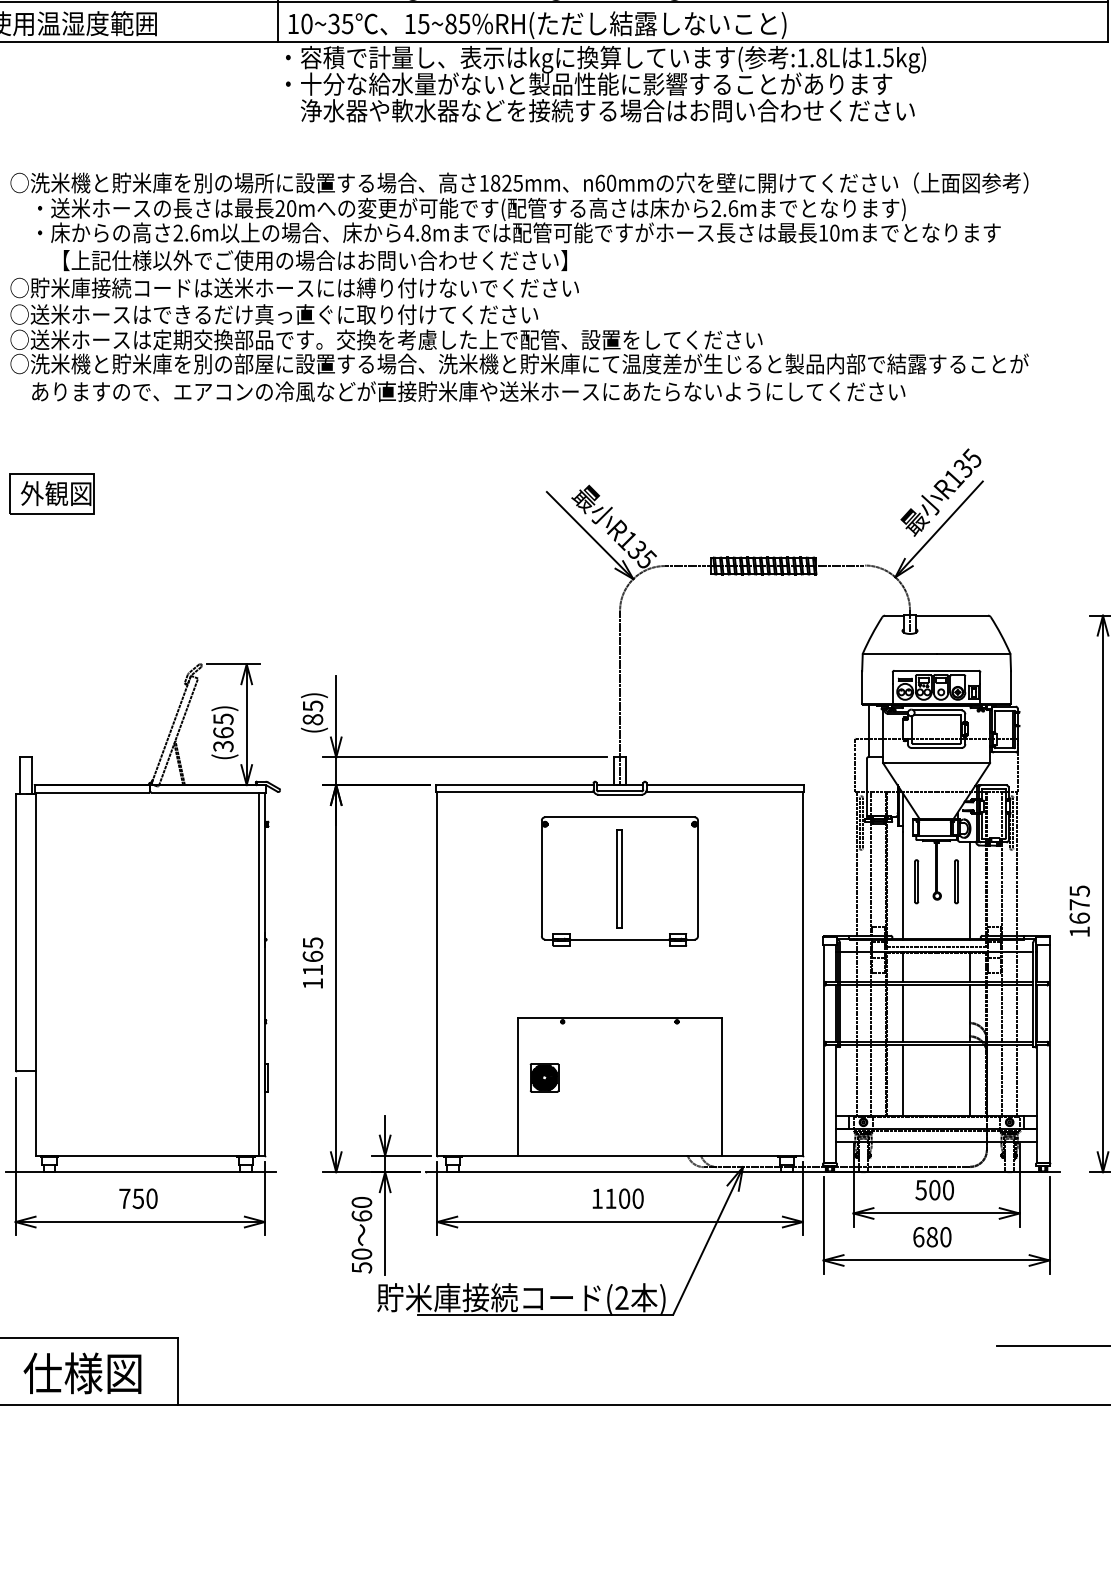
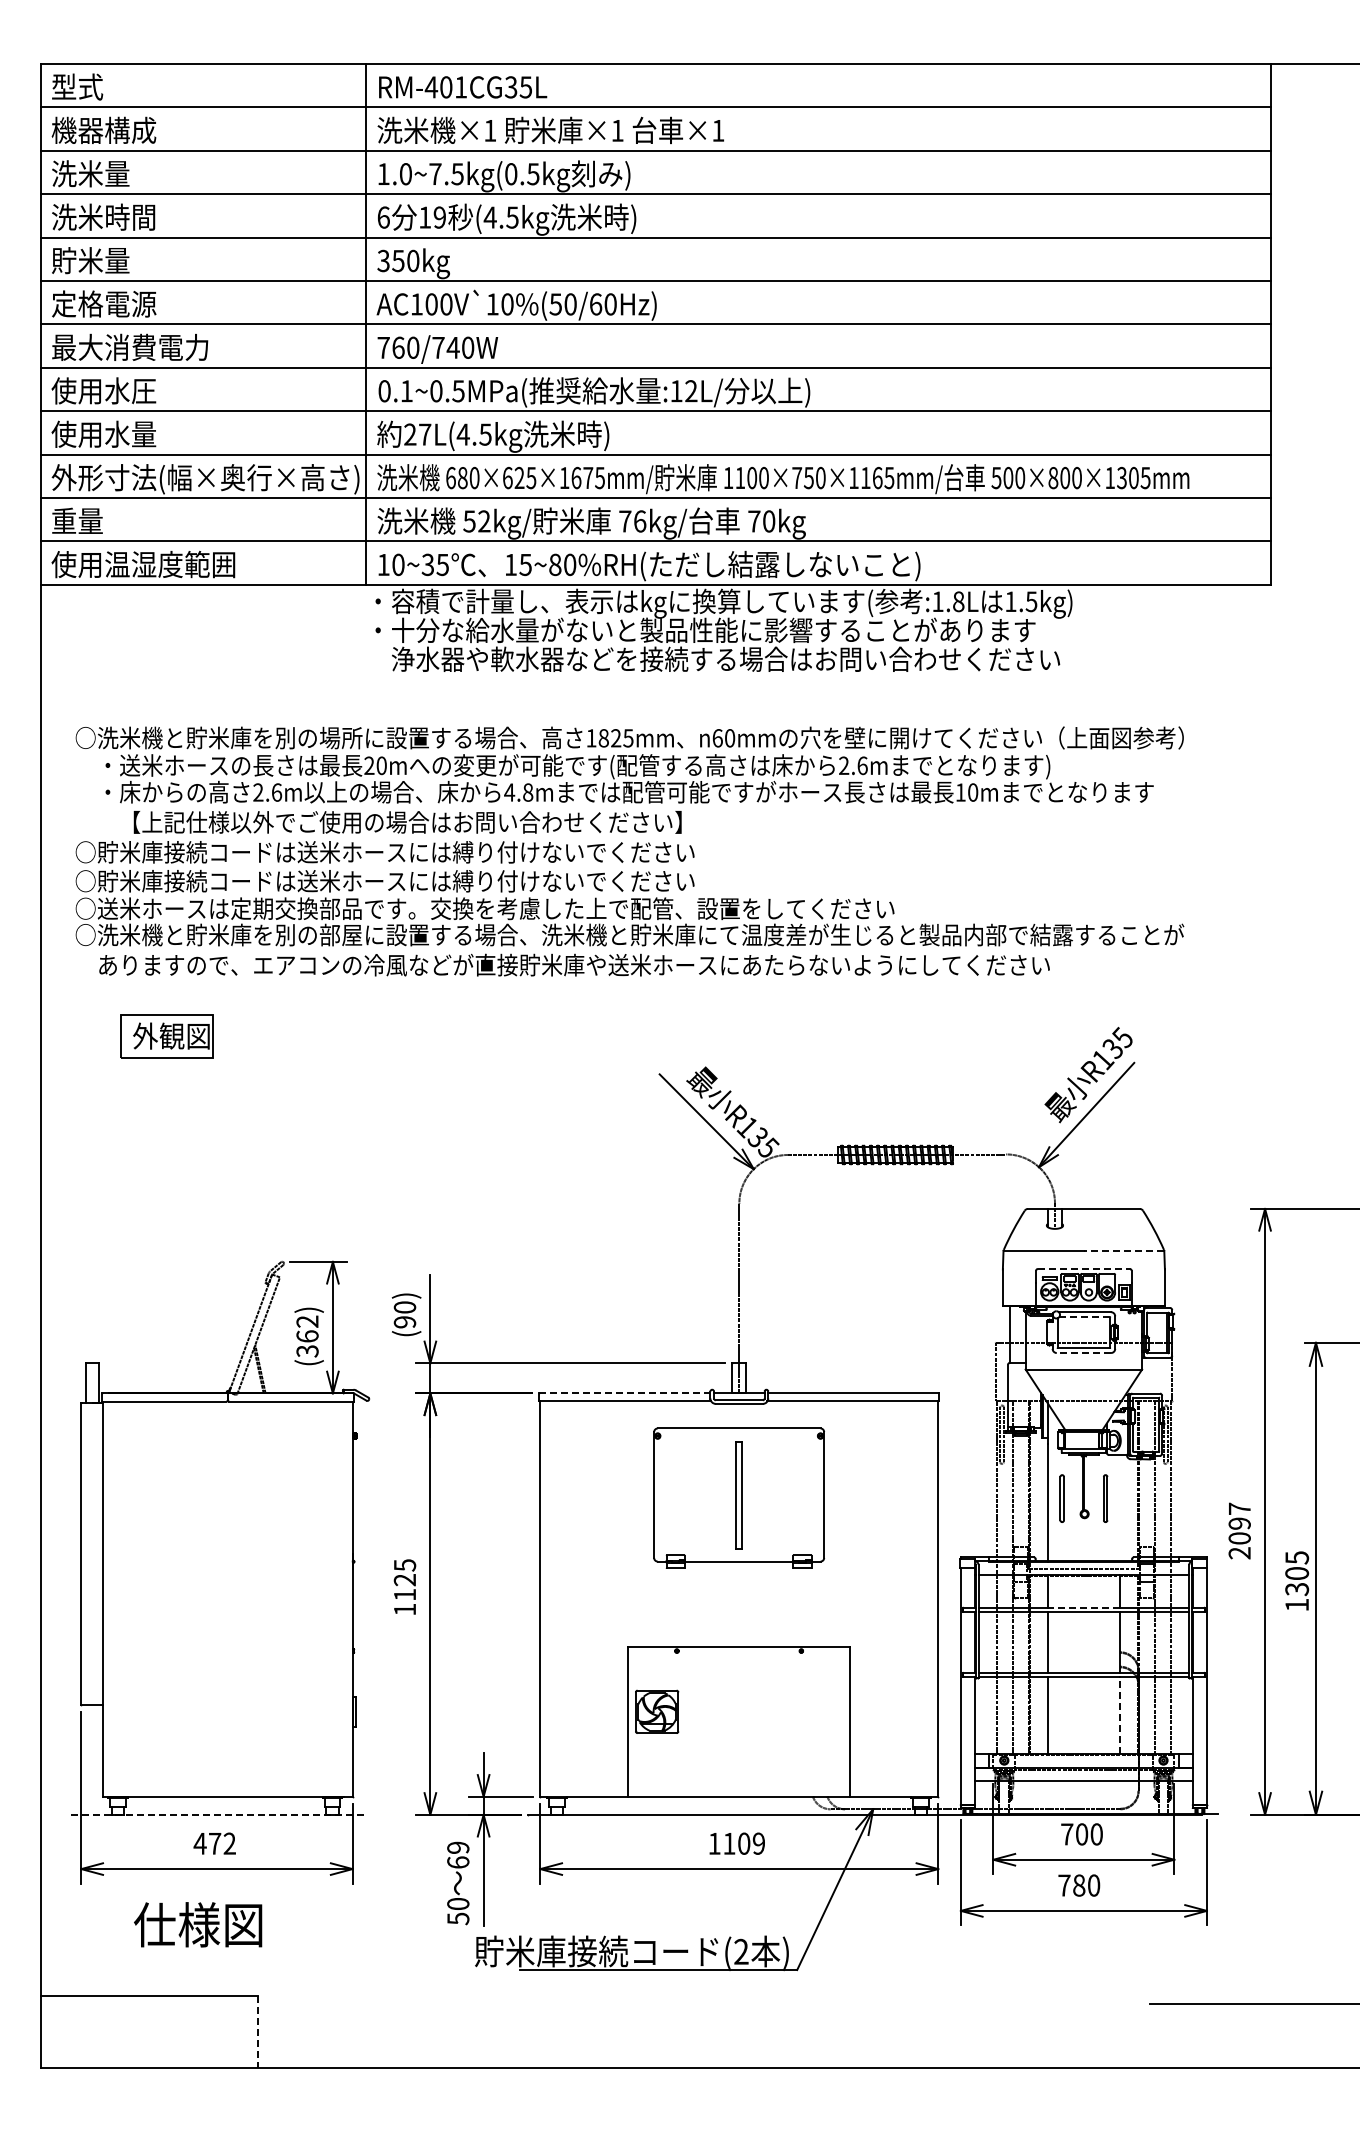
text: (464, 23) -> (569, 564), 15~85%RH( -> 15~80%RH(
text: (304, 313) -> (395, 880), ○送米ホースはできるだけ真っ直ぐに取り付けてください -> ○貯米庫接続コードは送米ホースには縛り付けないでください
part: (51, 493) -> (166, 1036), moved
line: (972, 653) -> (1123, 1250), solid -> dashed
line: (936, 670) -> (1083, 1268), solid -> dashed
text: (312, 712) -> (404, 1314), (85) -> (90)
line: (938, 715) -> (1085, 1317), solid -> dashed
text: (223, 719) -> (307, 1321), (365) -> (362)
line: (936, 748) -> (1083, 1353), solid -> dashed
line: (514, 785) -> (624, 1393), solid -> dashed
line: (970, 889) -> (1120, 1507), removed
text: (1079, 911) -> (1239, 1530), 1675 -> 2097
text: (312, 956) -> (404, 1579), 1165 -> 1125
line: (259, 973) -> (346, 1598), removed
line: (936, 981) -> (1083, 1607), solid -> dashed
part: (544, 1078) -> (657, 1712), size x1.4
line: (970, 1080) -> (1120, 1714), solid -> dashed
line: (141, 1171) -> (218, 1814), solid -> dashed
text: (920, 1190) -> (1066, 1834), 500 -> 700
text: (137, 1198) -> (214, 1843), 750 -> 472
text: (637, 1198) -> (758, 1843), 1100 -> 1109
text: (362, 1202) -> (458, 1847), 60 -> 69
text: (918, 1237) -> (1064, 1885), 680 -> 780
line: (177, 1372) -> (257, 2032), solid -> dashed
text: (82, 1373) -> (198, 1924), moved

